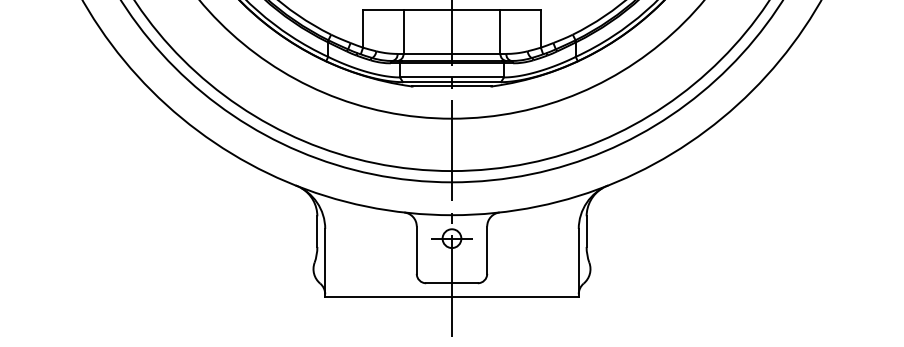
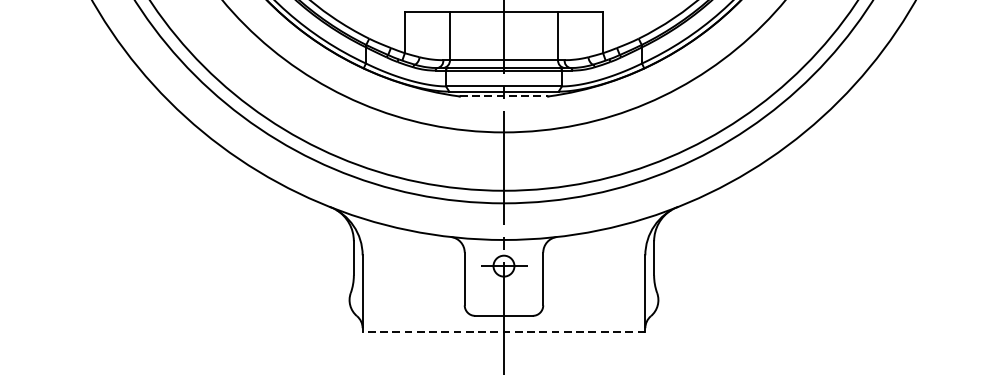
line: (451, 86) -> (503, 96), solid -> dashed
line: (451, 297) -> (503, 331), solid -> dashed

